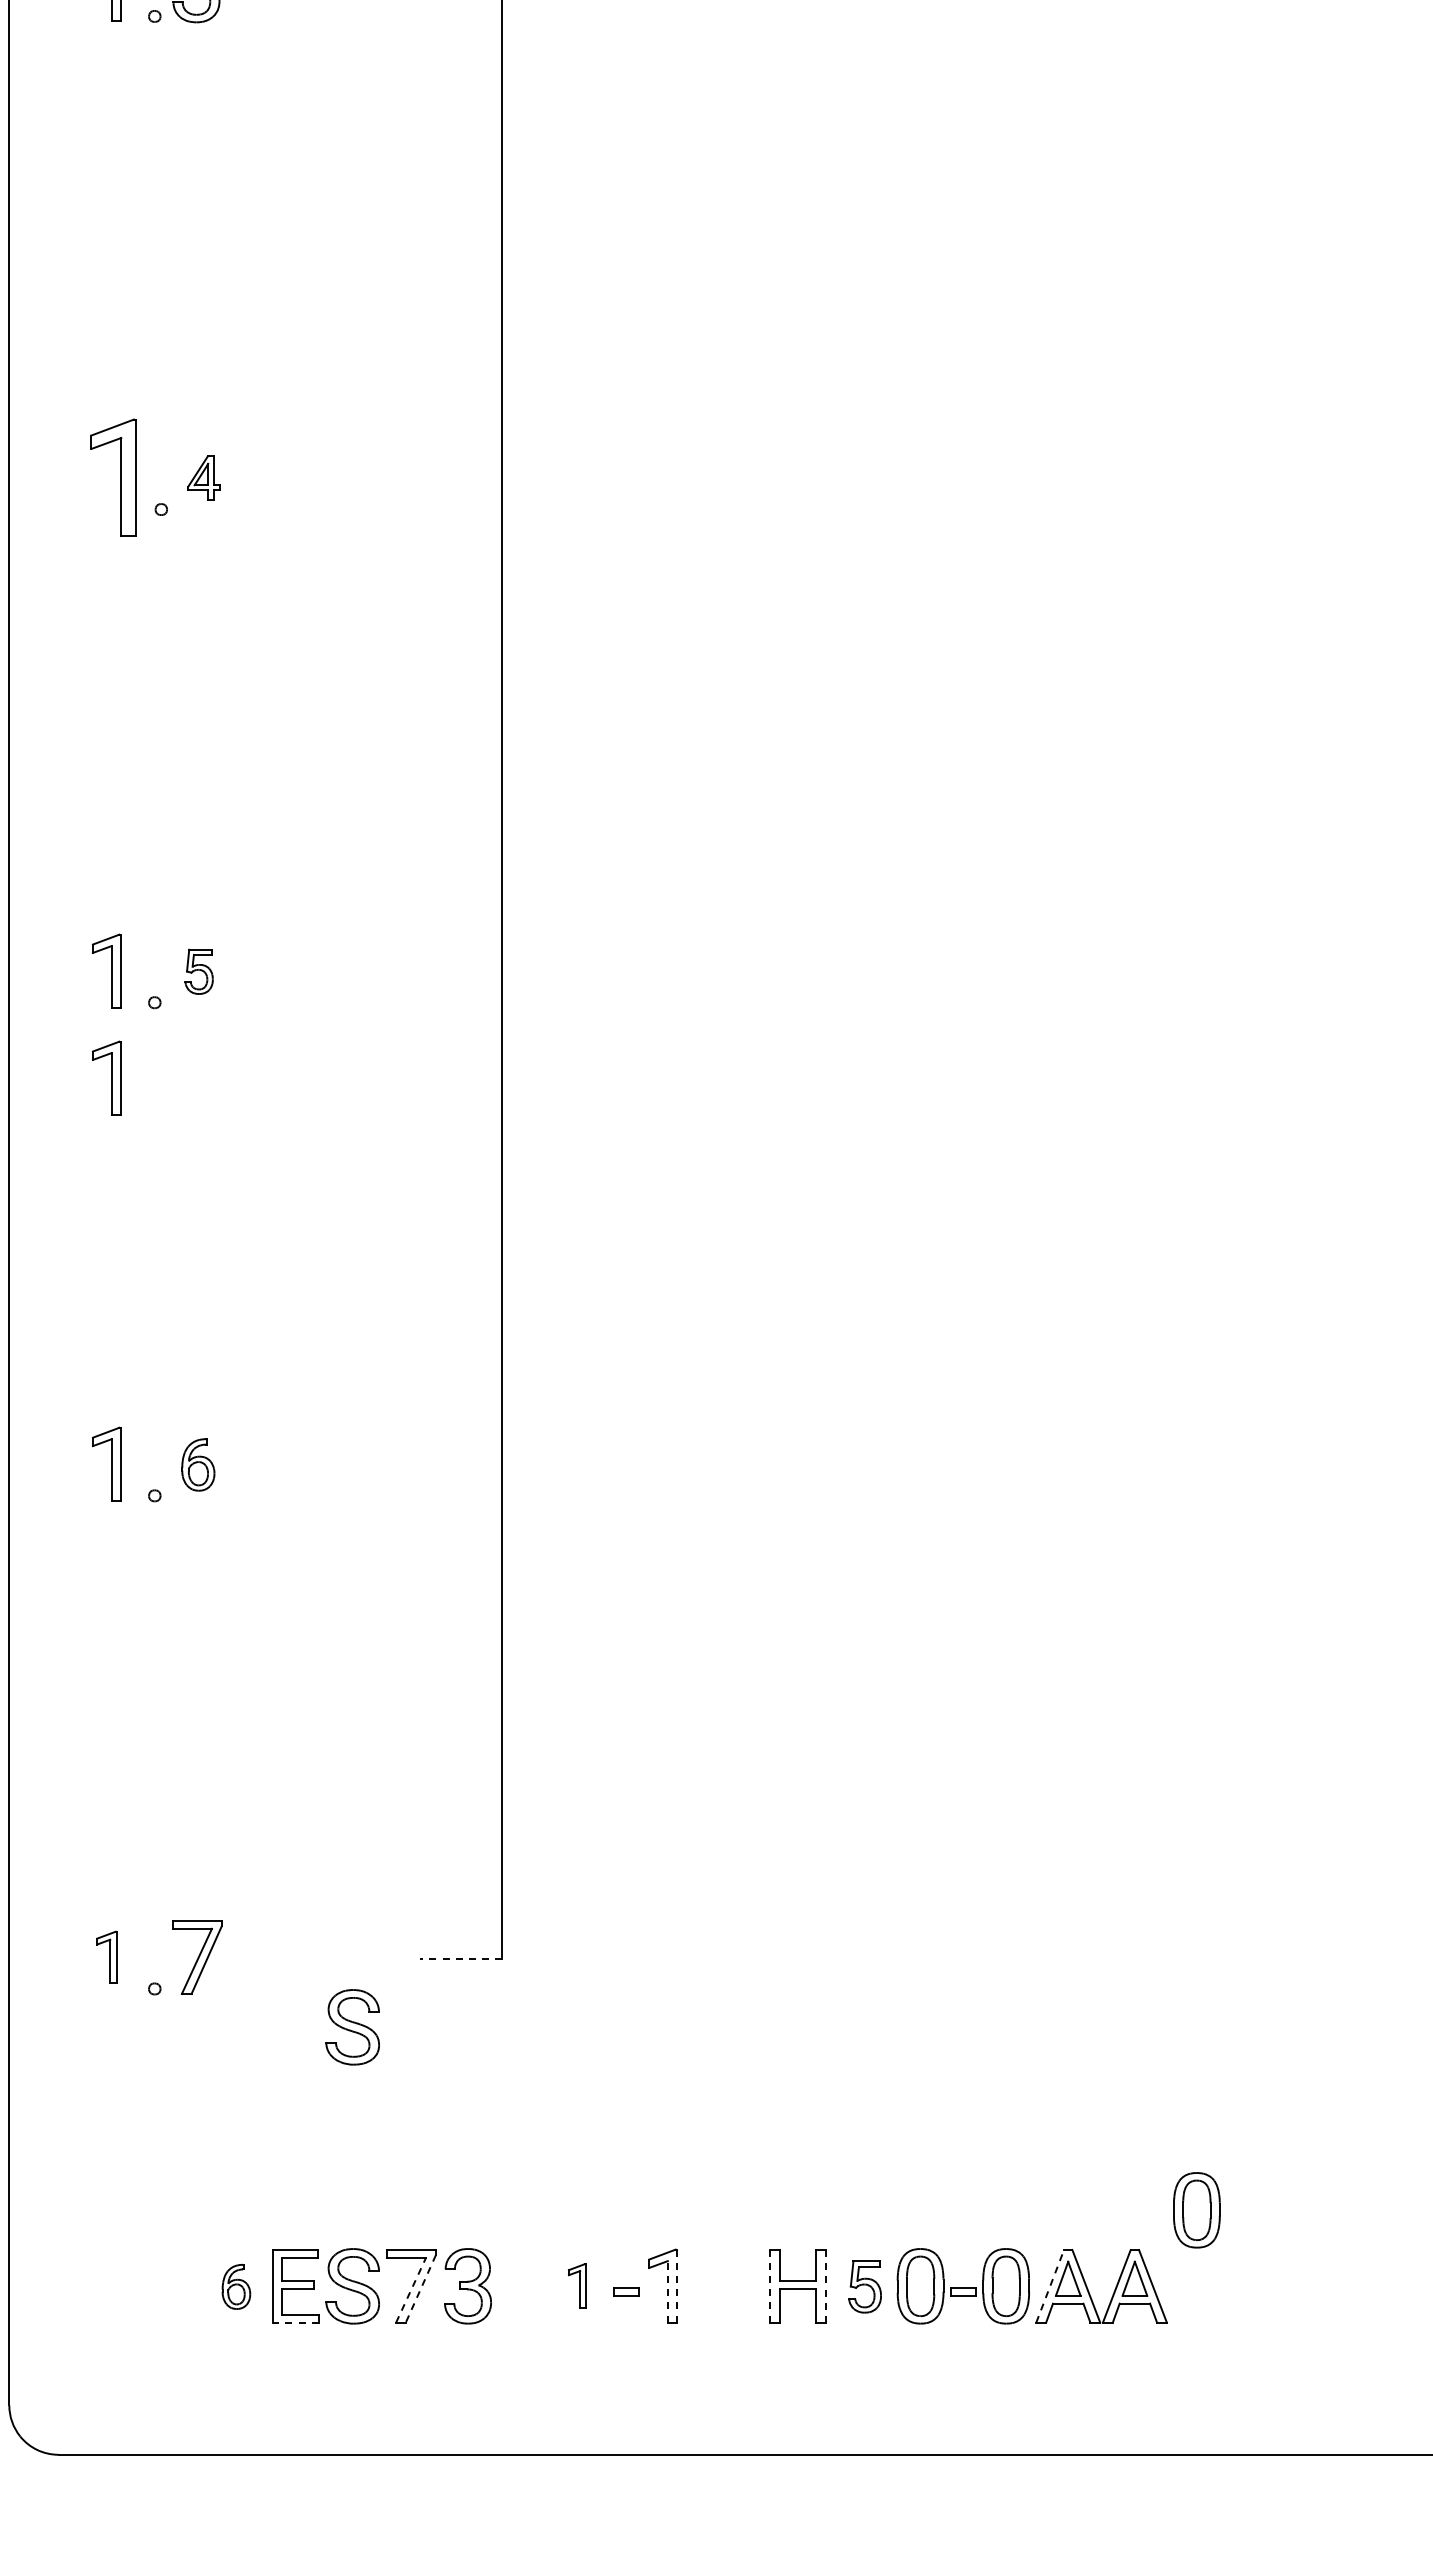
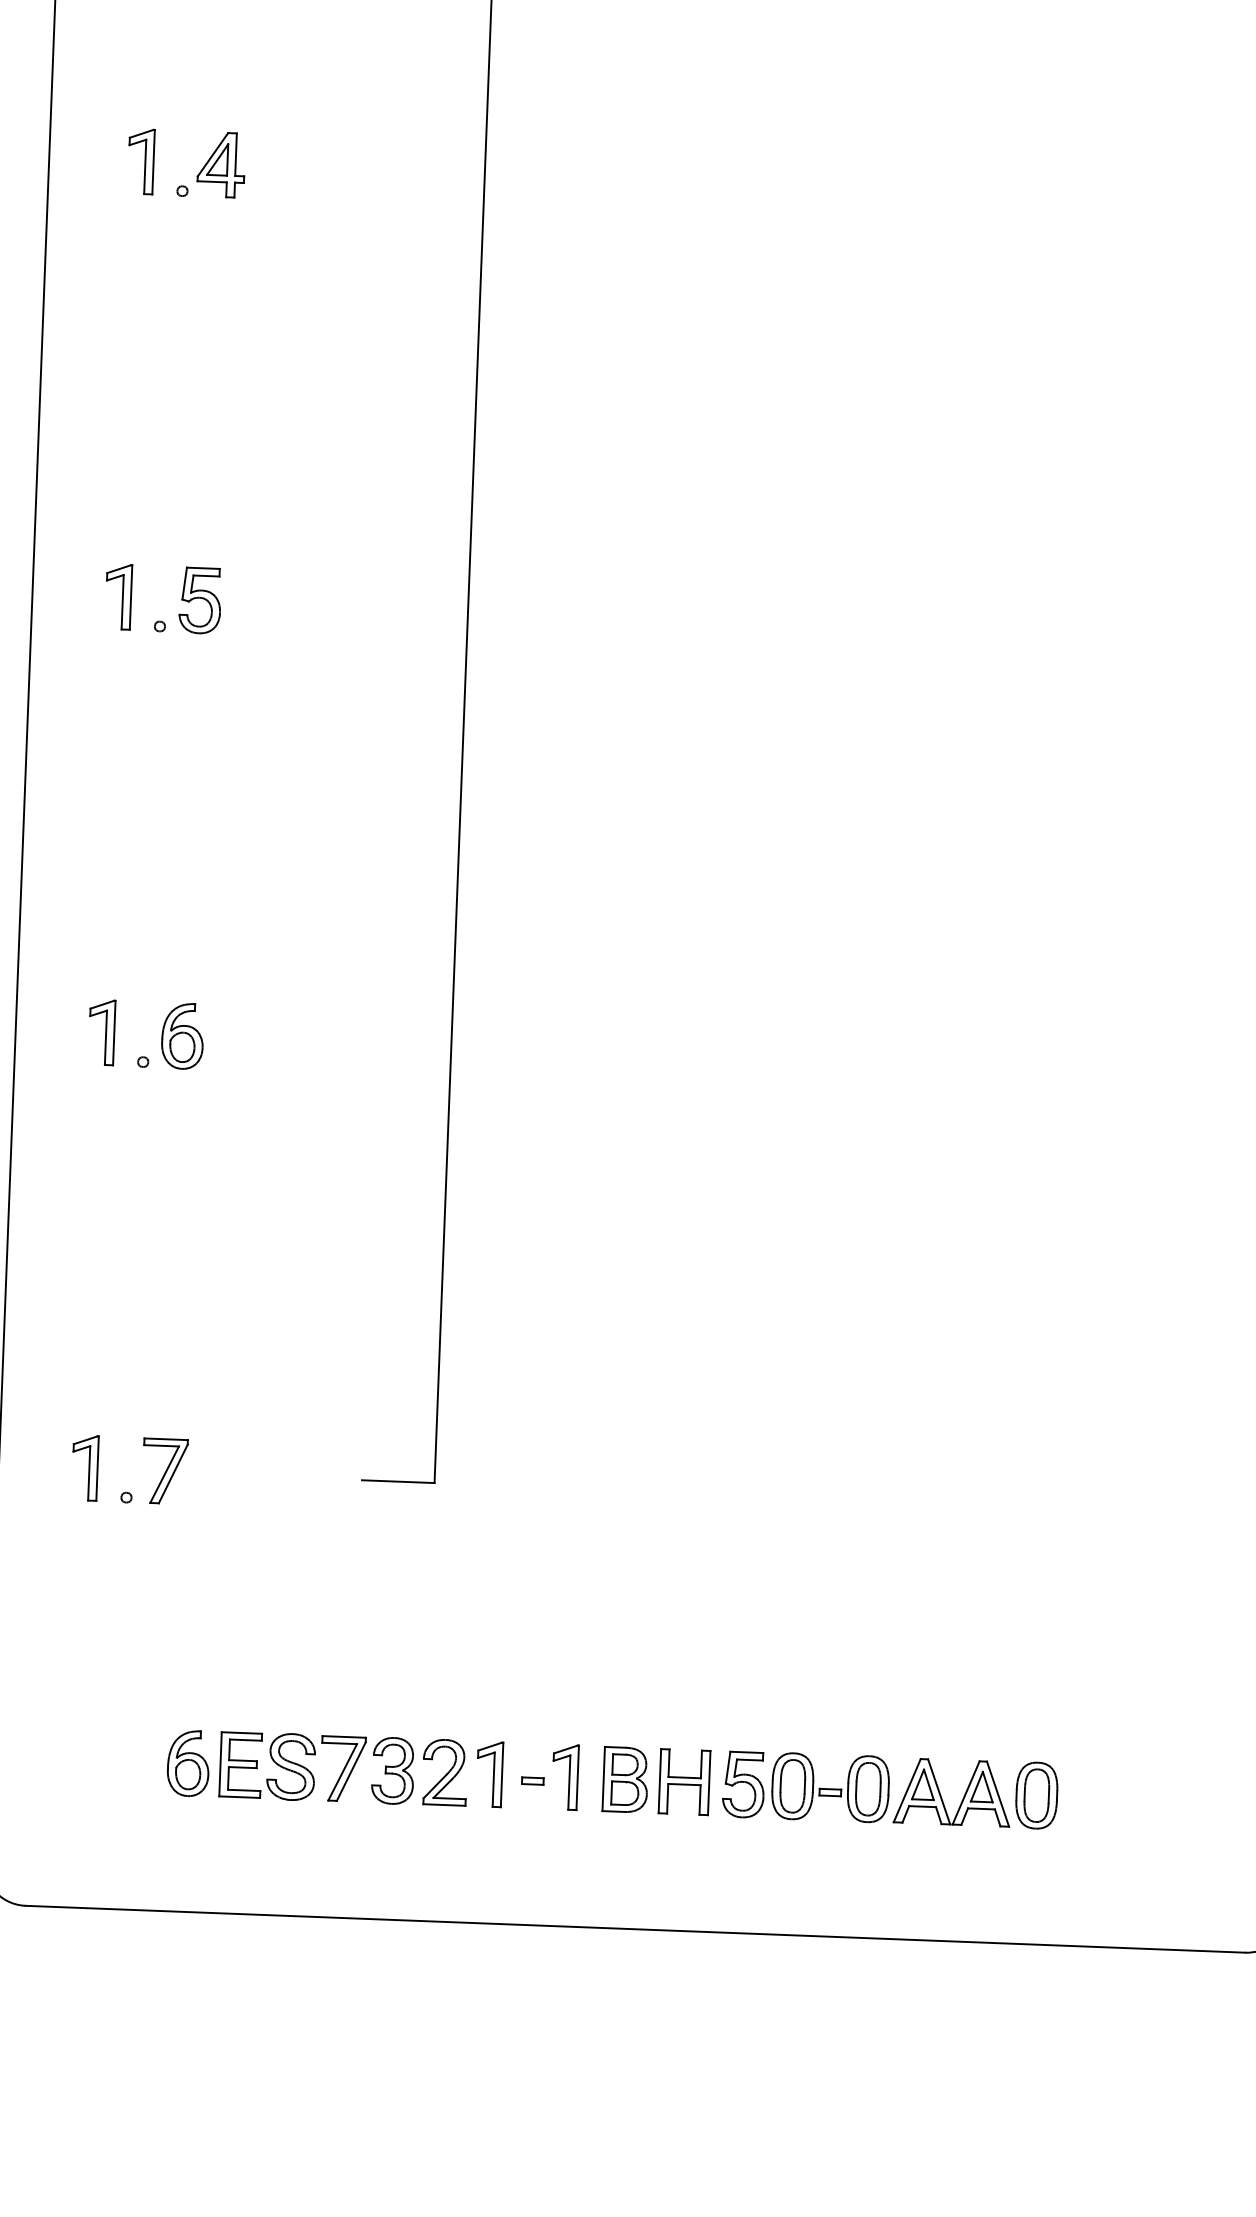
part: (112, 477) -> (140, 161), size x0.62
part: (203, 477) -> (220, 164), size x1.67
part: (198, 971) -> (199, 600), size x1.67
part: (106, 1077) -> (114, 690), removed
part: (198, 1464) -> (182, 1035), size x1.43
part: (106, 1956) -> (84, 1467), size x1.43
line: (460, 1959) -> (397, 1482), dashed -> solid
part: (352, 2027) -> (299, 1538), removed
part: (1196, 2210) -> (1036, 1795), moved
part: (526, 2285) -> (444, 1772), added
part: (576, 2285) -> (488, 1773), size x1.67
line: (770, 2285) -> (660, 1780), dashed -> solid
part: (236, 2286) -> (188, 1763), size x1.67
line: (677, 2286) -> (578, 1778), dashed -> solid
part: (731, 2286) -> (625, 1780), added
line: (826, 2286) -> (709, 1783), dashed -> solid
part: (864, 2286) -> (743, 1784), size x1.43
line: (1050, 2286) -> (907, 1790), dashed -> solid
line: (420, 2288) -> (351, 1771), dashed -> solid
line: (411, 2290) -> (342, 1772), dashed -> solid
line: (667, 2291) -> (569, 1782), dashed -> solid
line: (295, 2322) -> (239, 1797), dashed -> solid

